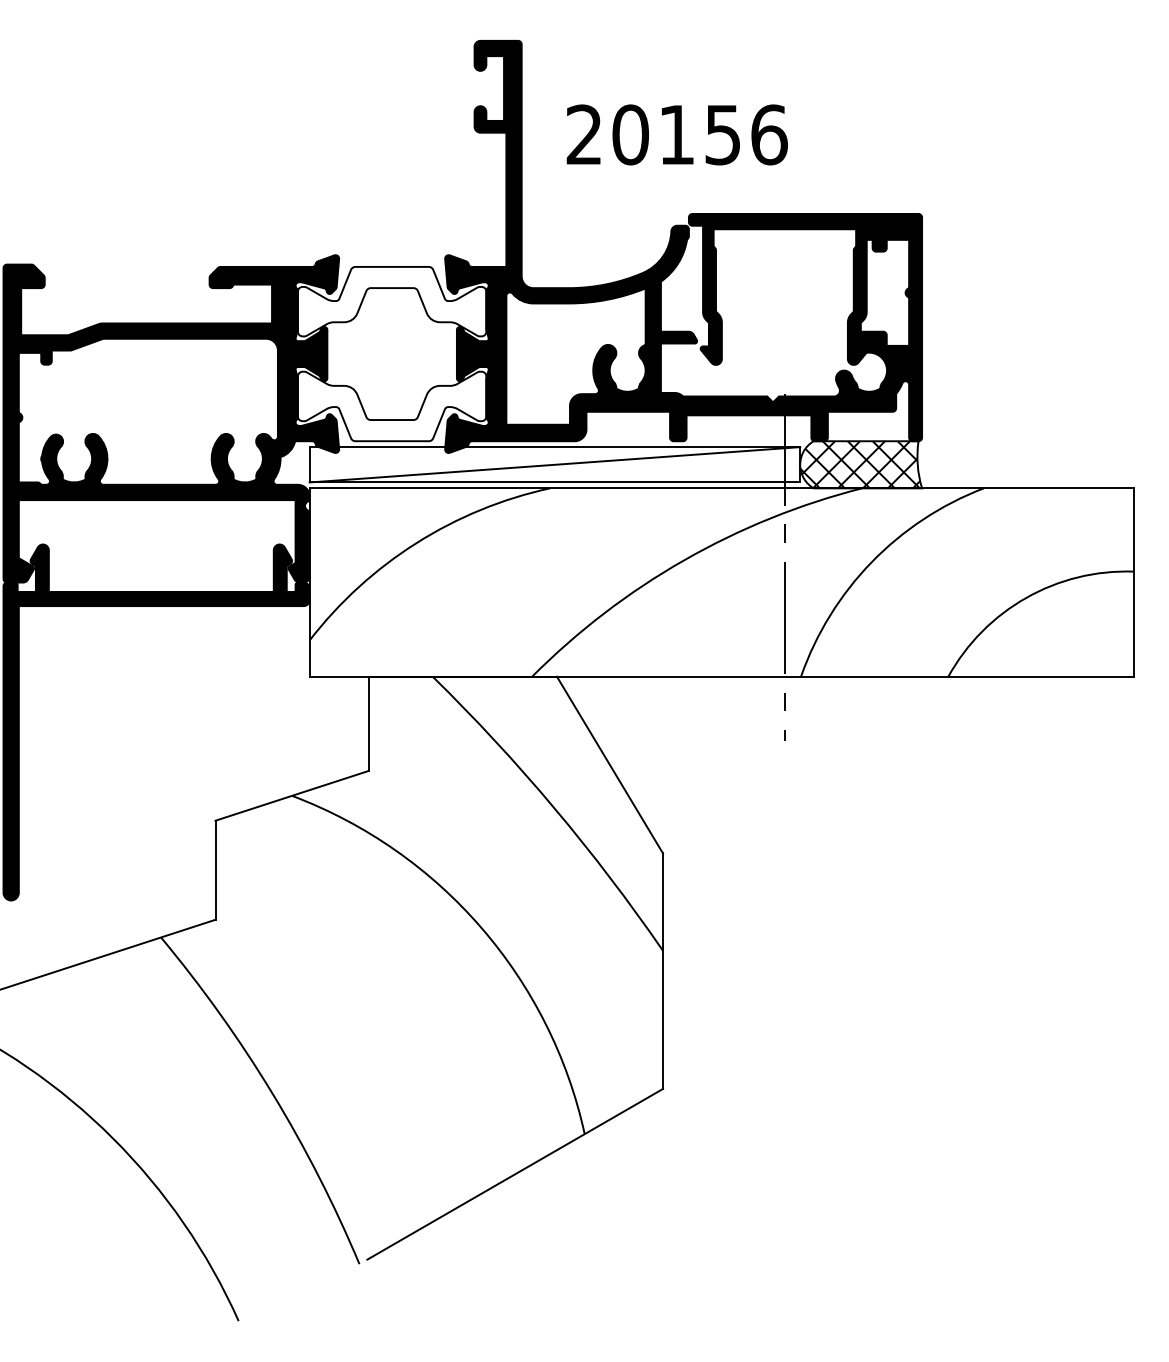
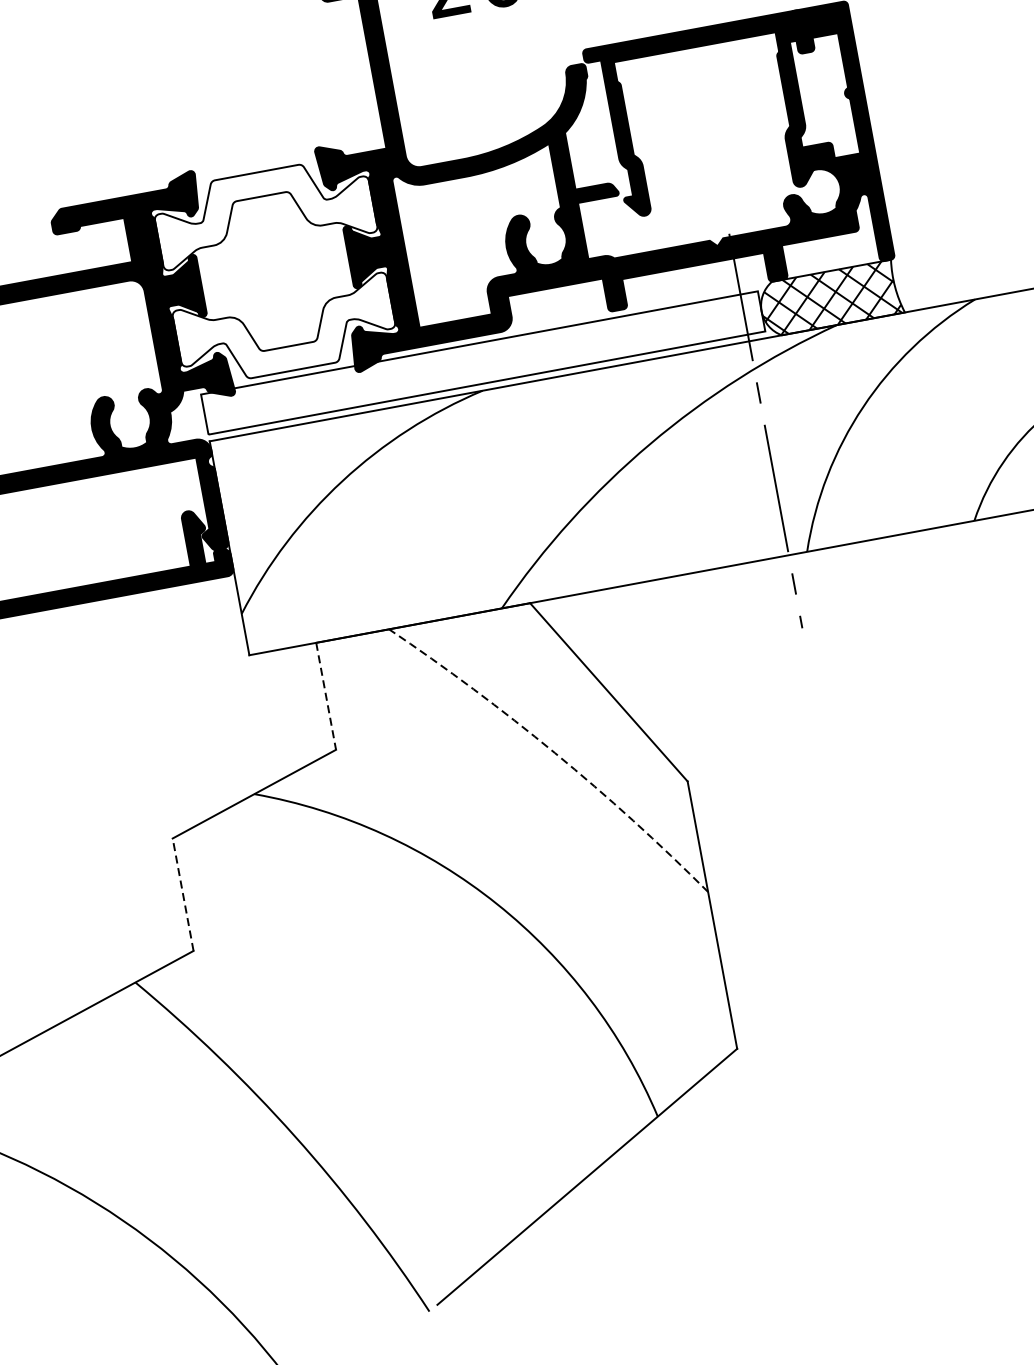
line: (554, 464) -> (482, 362), removed
line: (368, 724) -> (326, 697), solid -> dashed
arc: (554, 808) -> (555, 753), solid -> dashed
line: (215, 870) -> (183, 894), solid -> dashed

